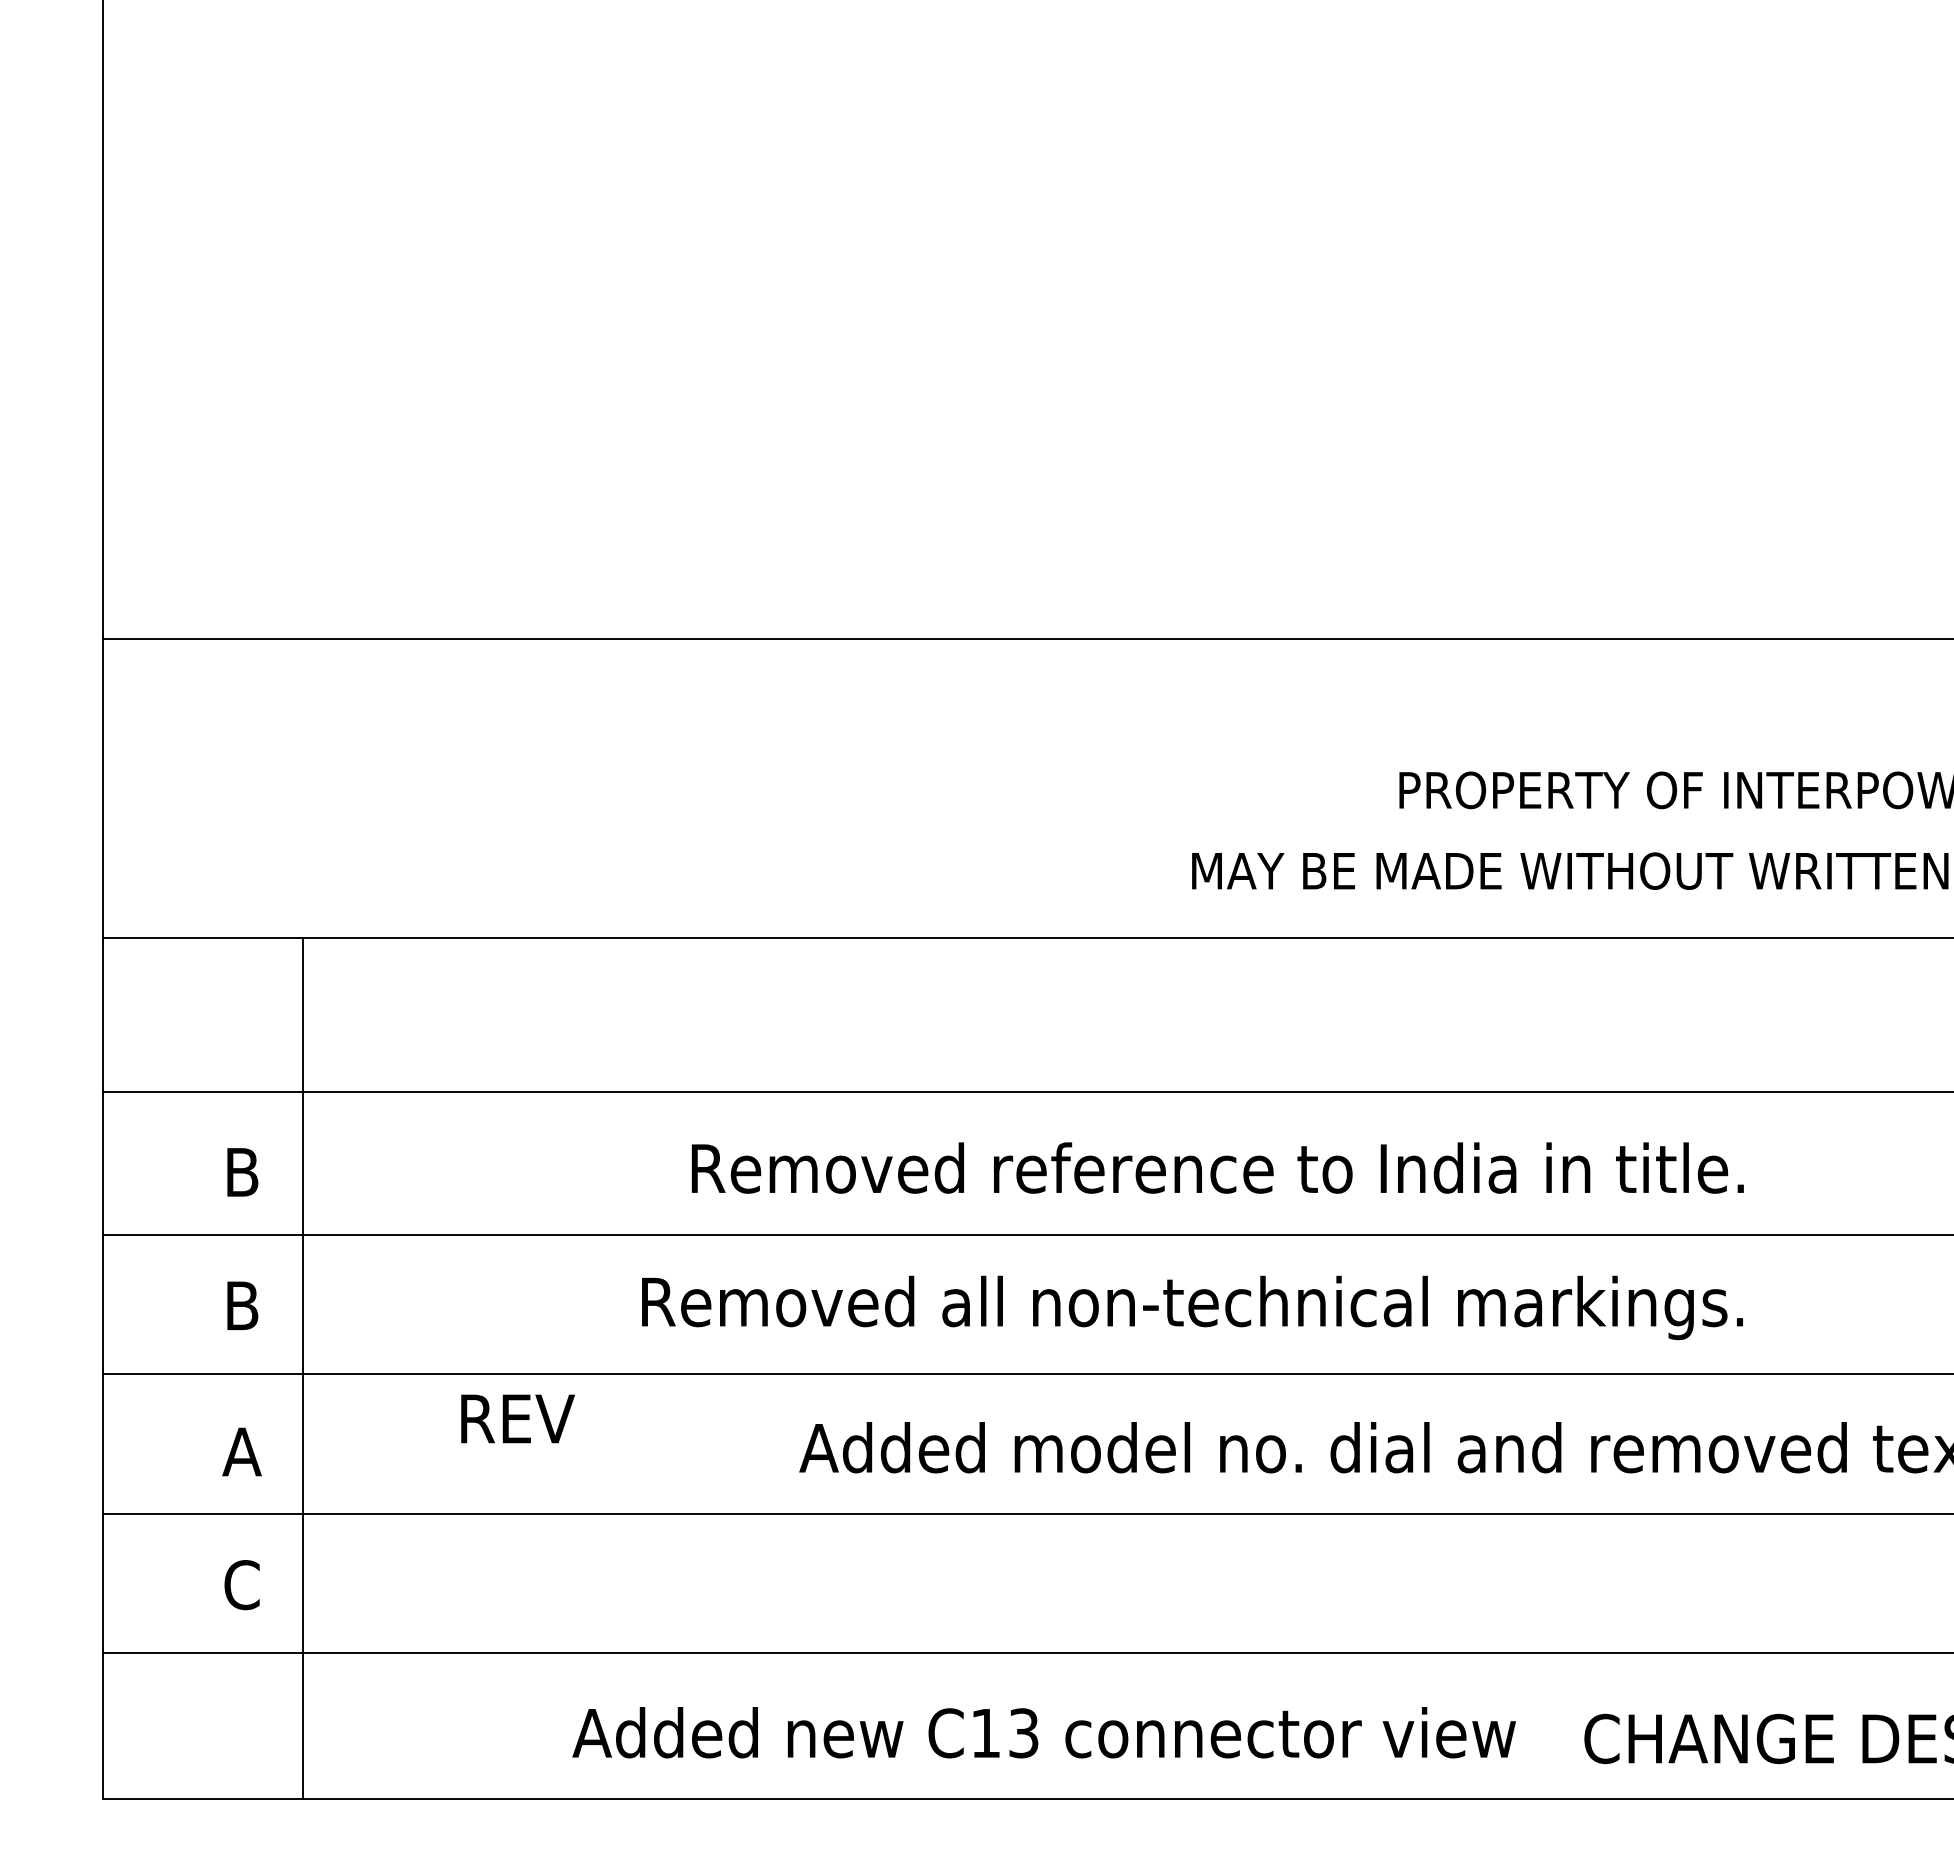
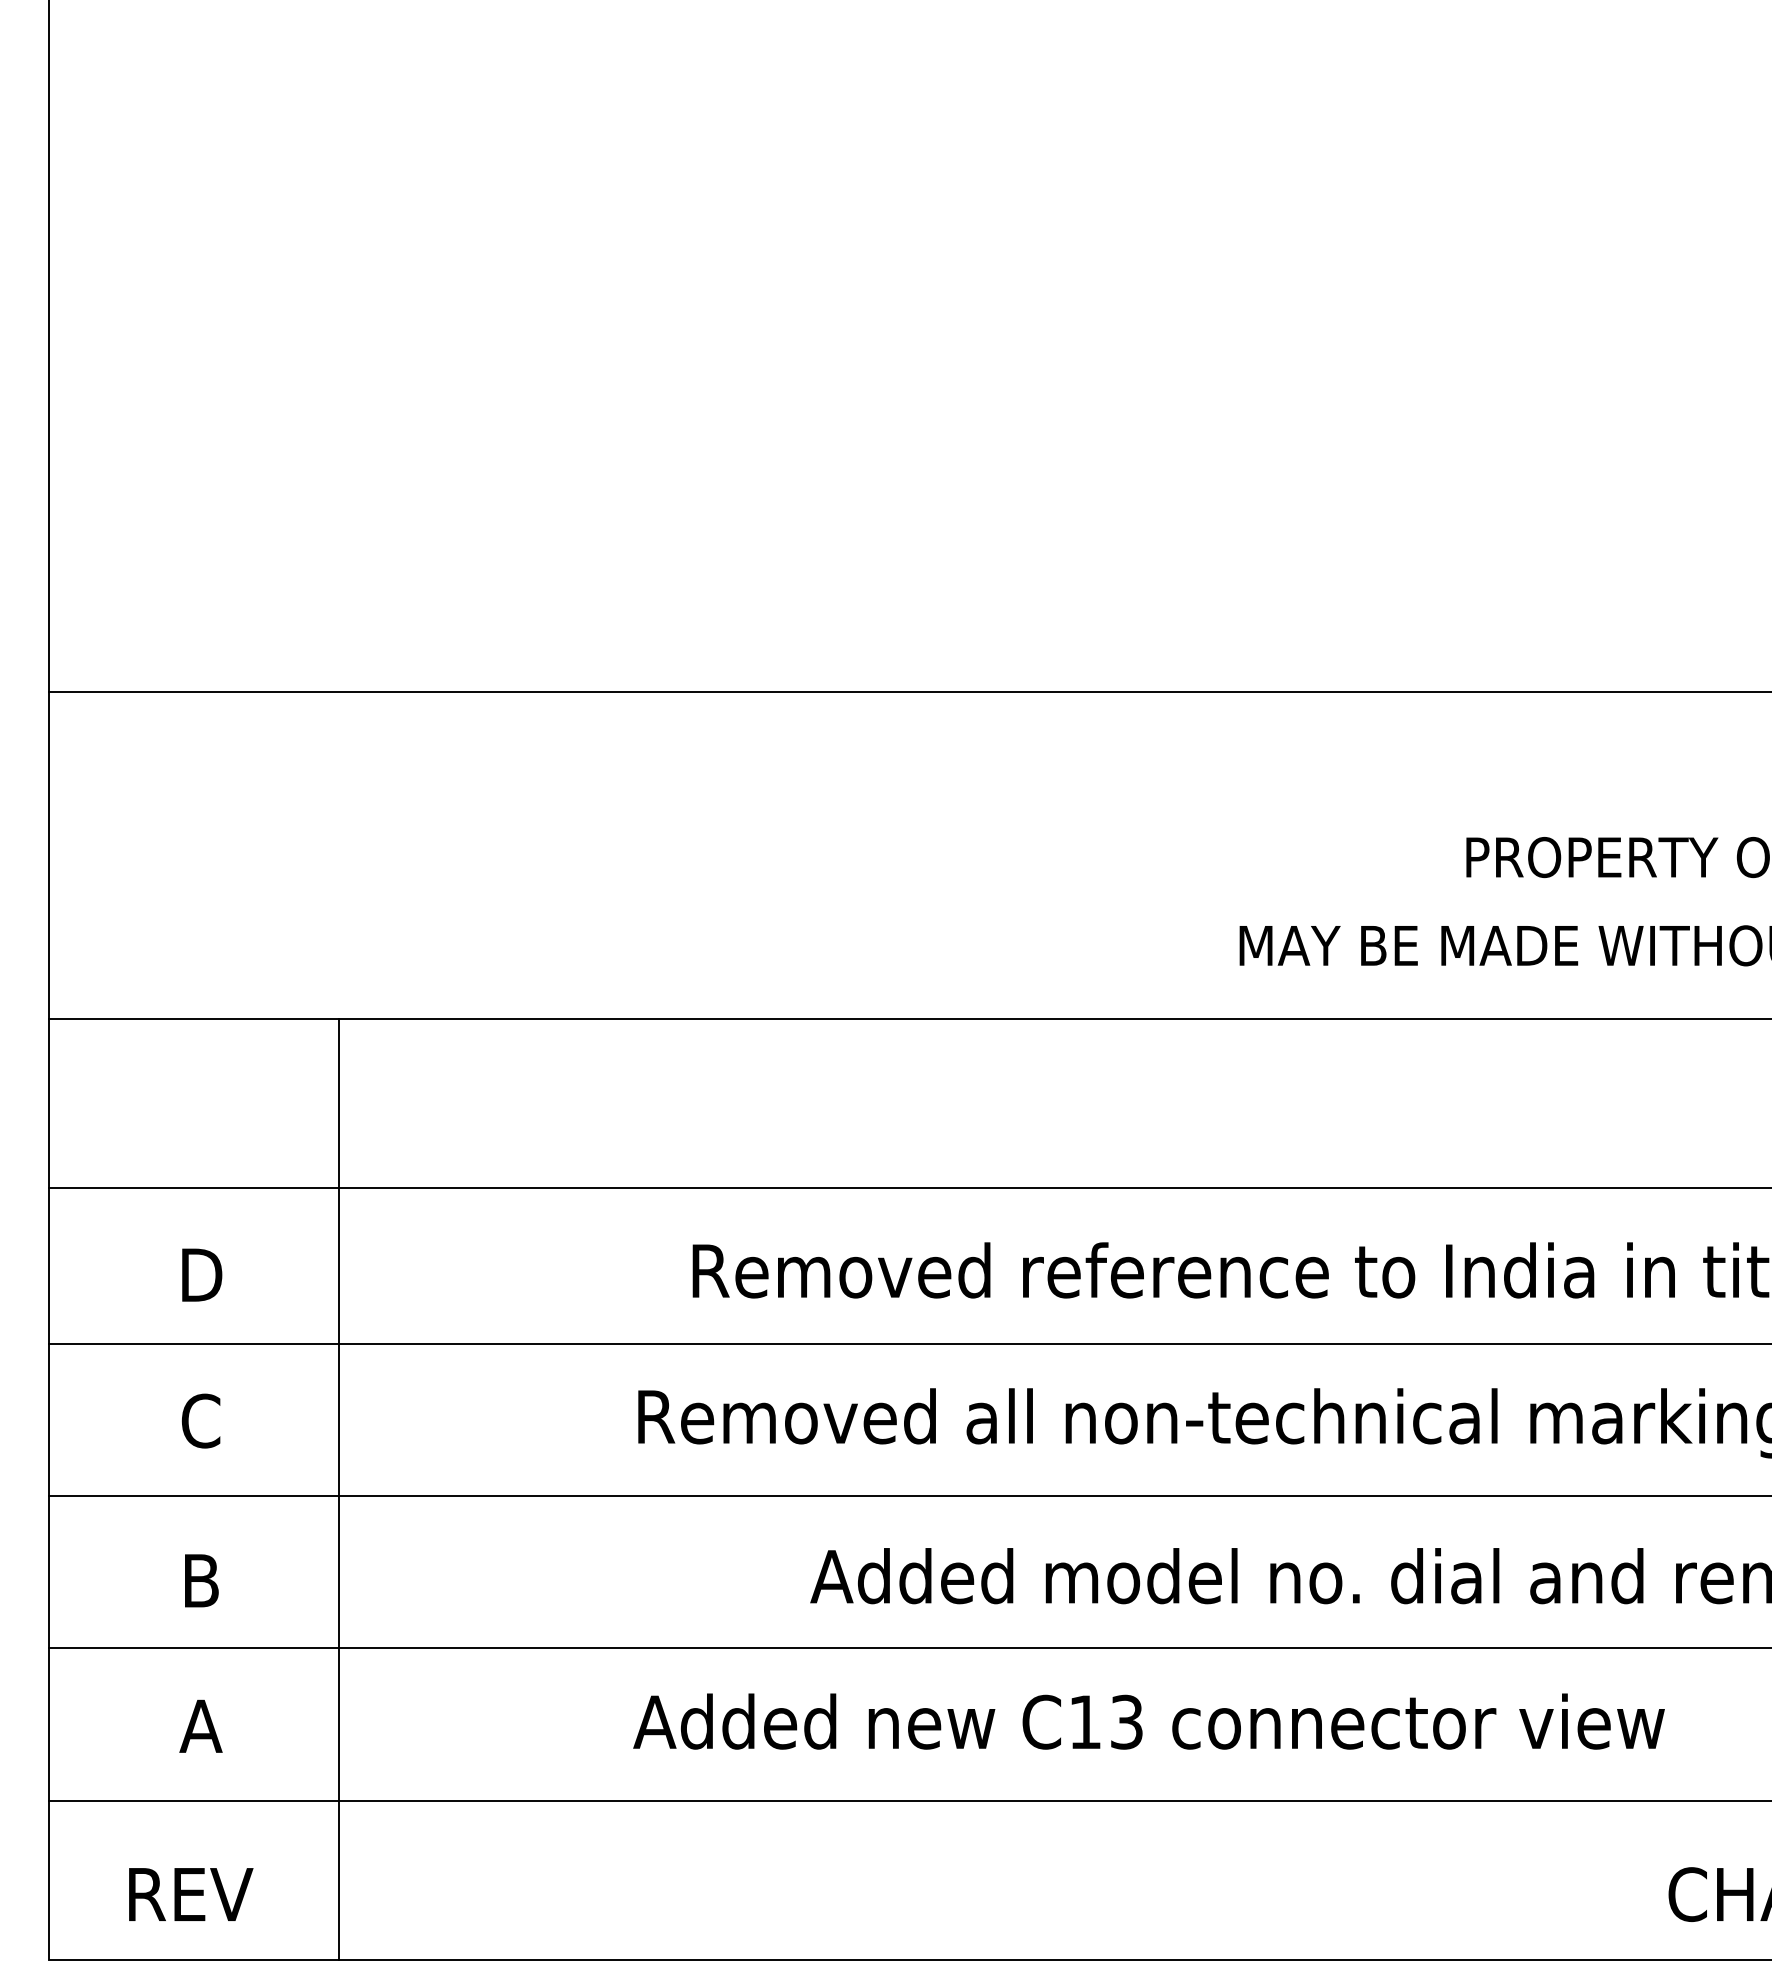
text: (242, 1172) -> (201, 1275), B -> D
text: (241, 1305) -> (200, 1420), B -> C
line: (302, 1368) -> (338, 1489), moved
text: (517, 1418) -> (190, 1894), moved
text: (241, 1451) -> (200, 1580), A -> B
text: (241, 1585) -> (200, 1726), C -> A
text: (1043, 1732) -> (1148, 1721), moved

